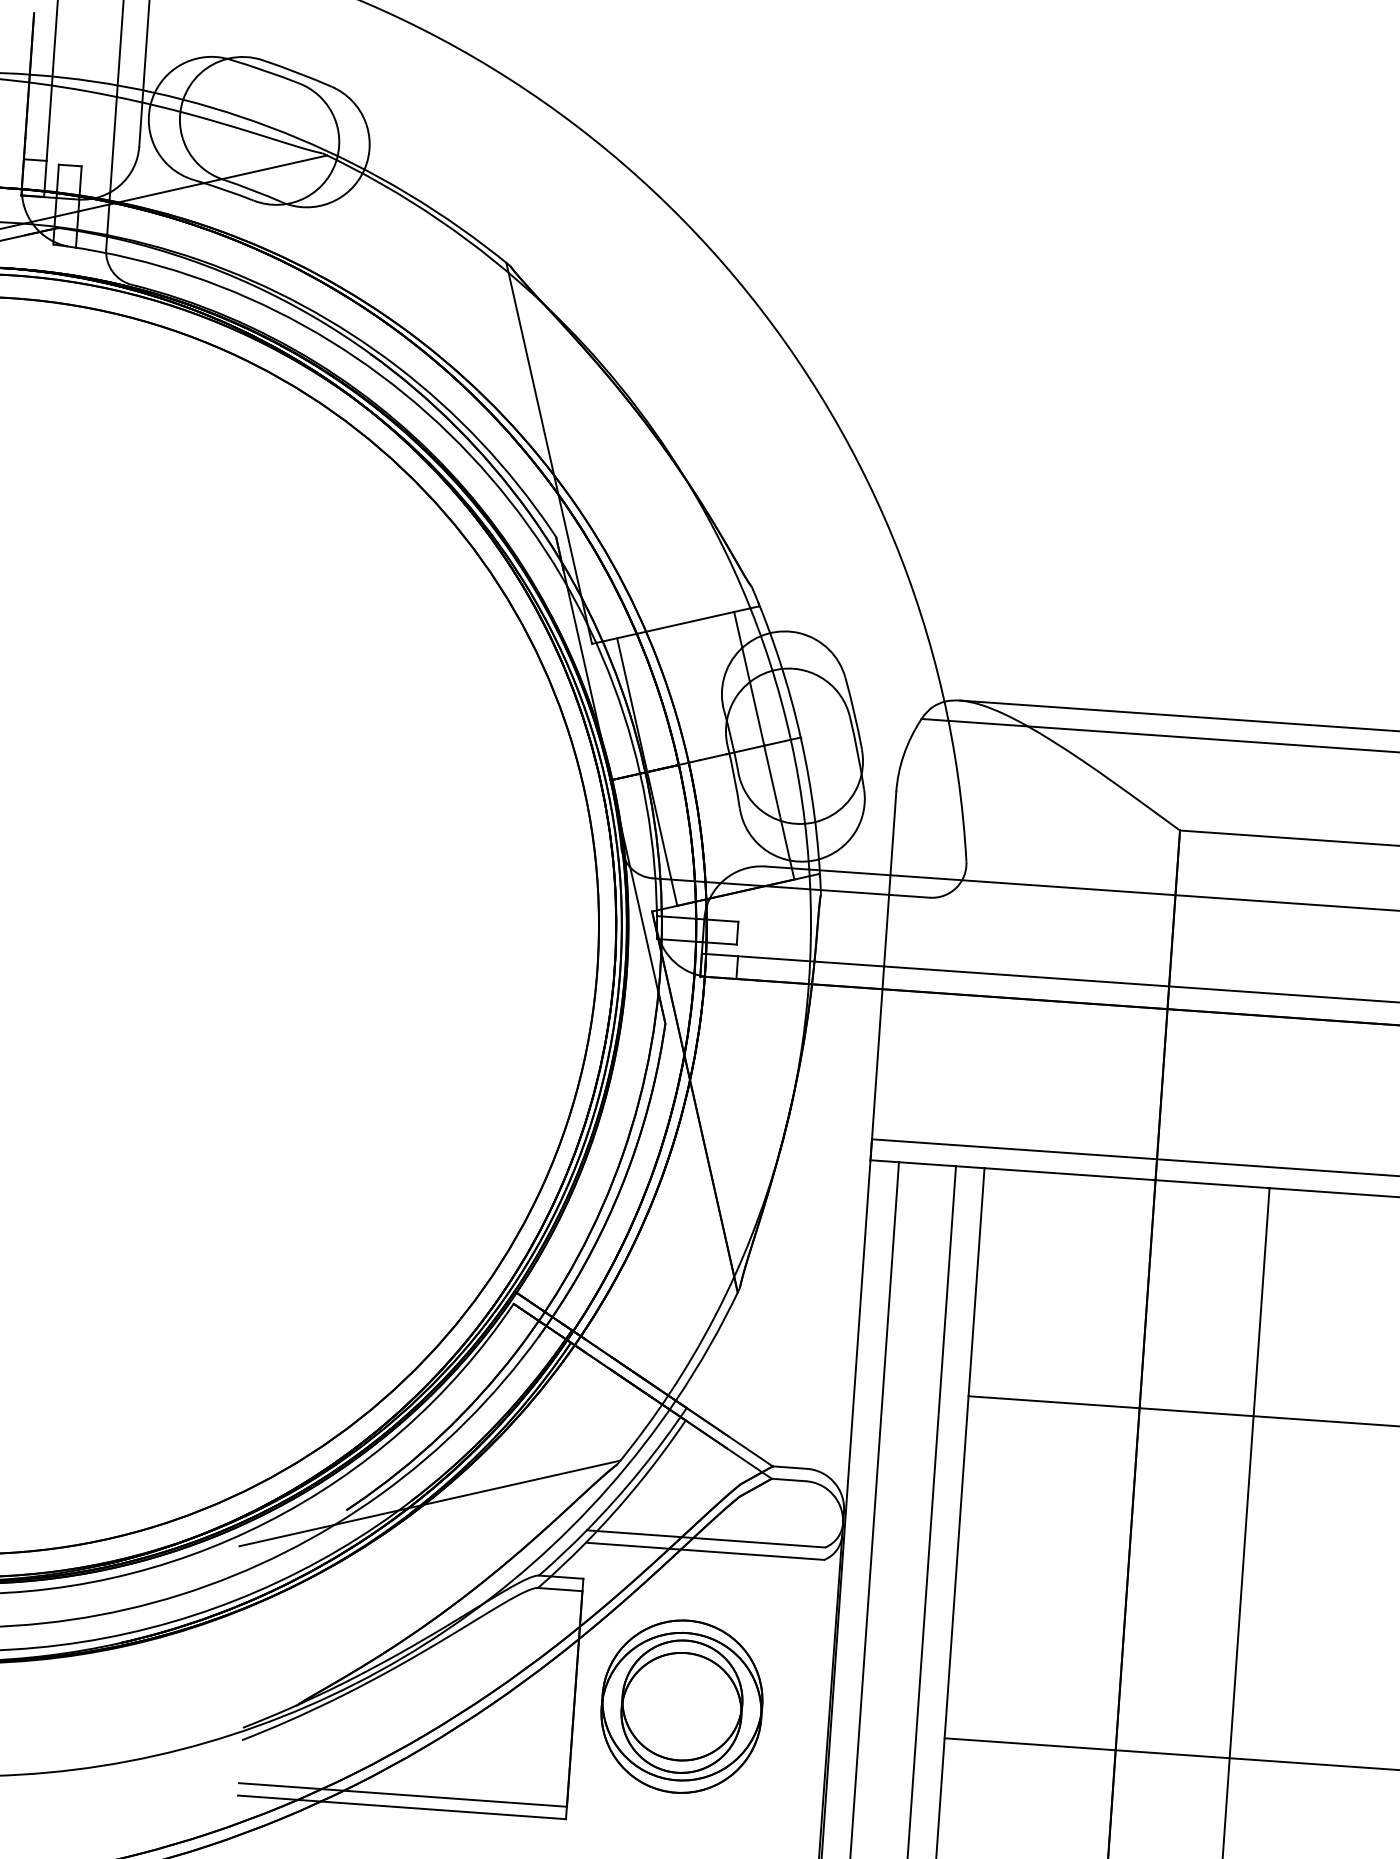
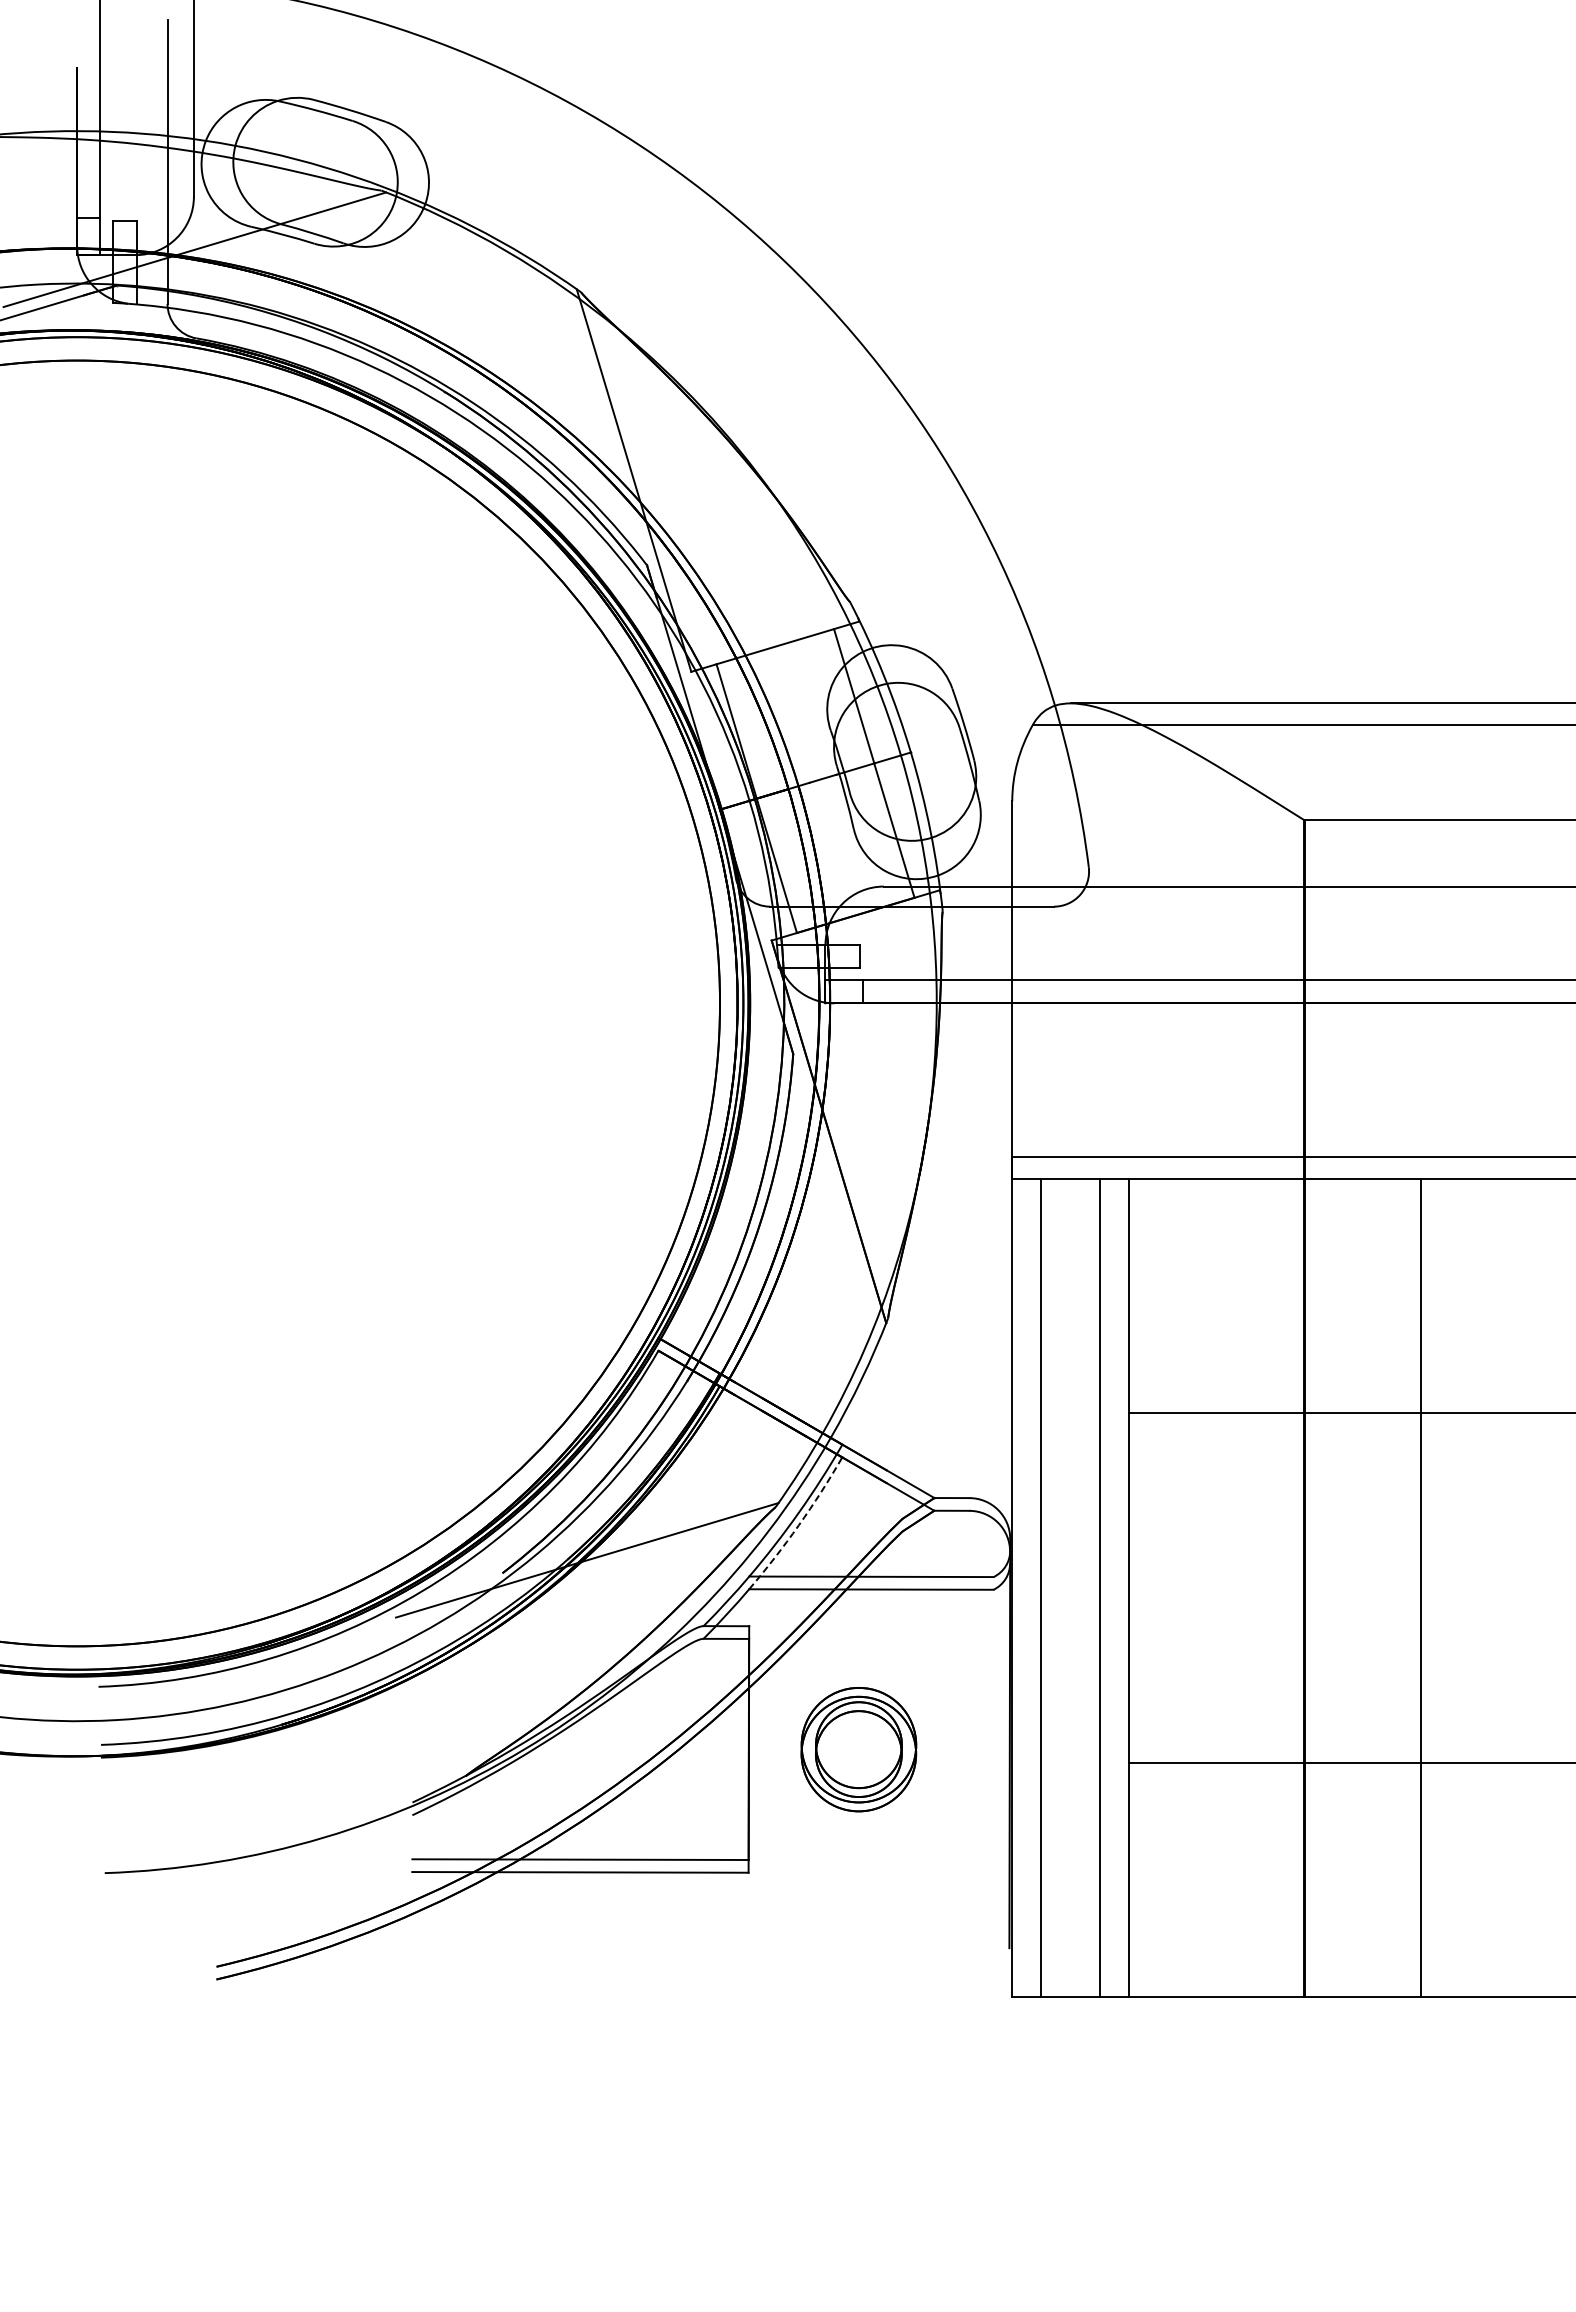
arc: (638, 1483) -> (798, 1525), solid -> dashed
part: (681, 1706) -> (858, 1749), size x0.7

